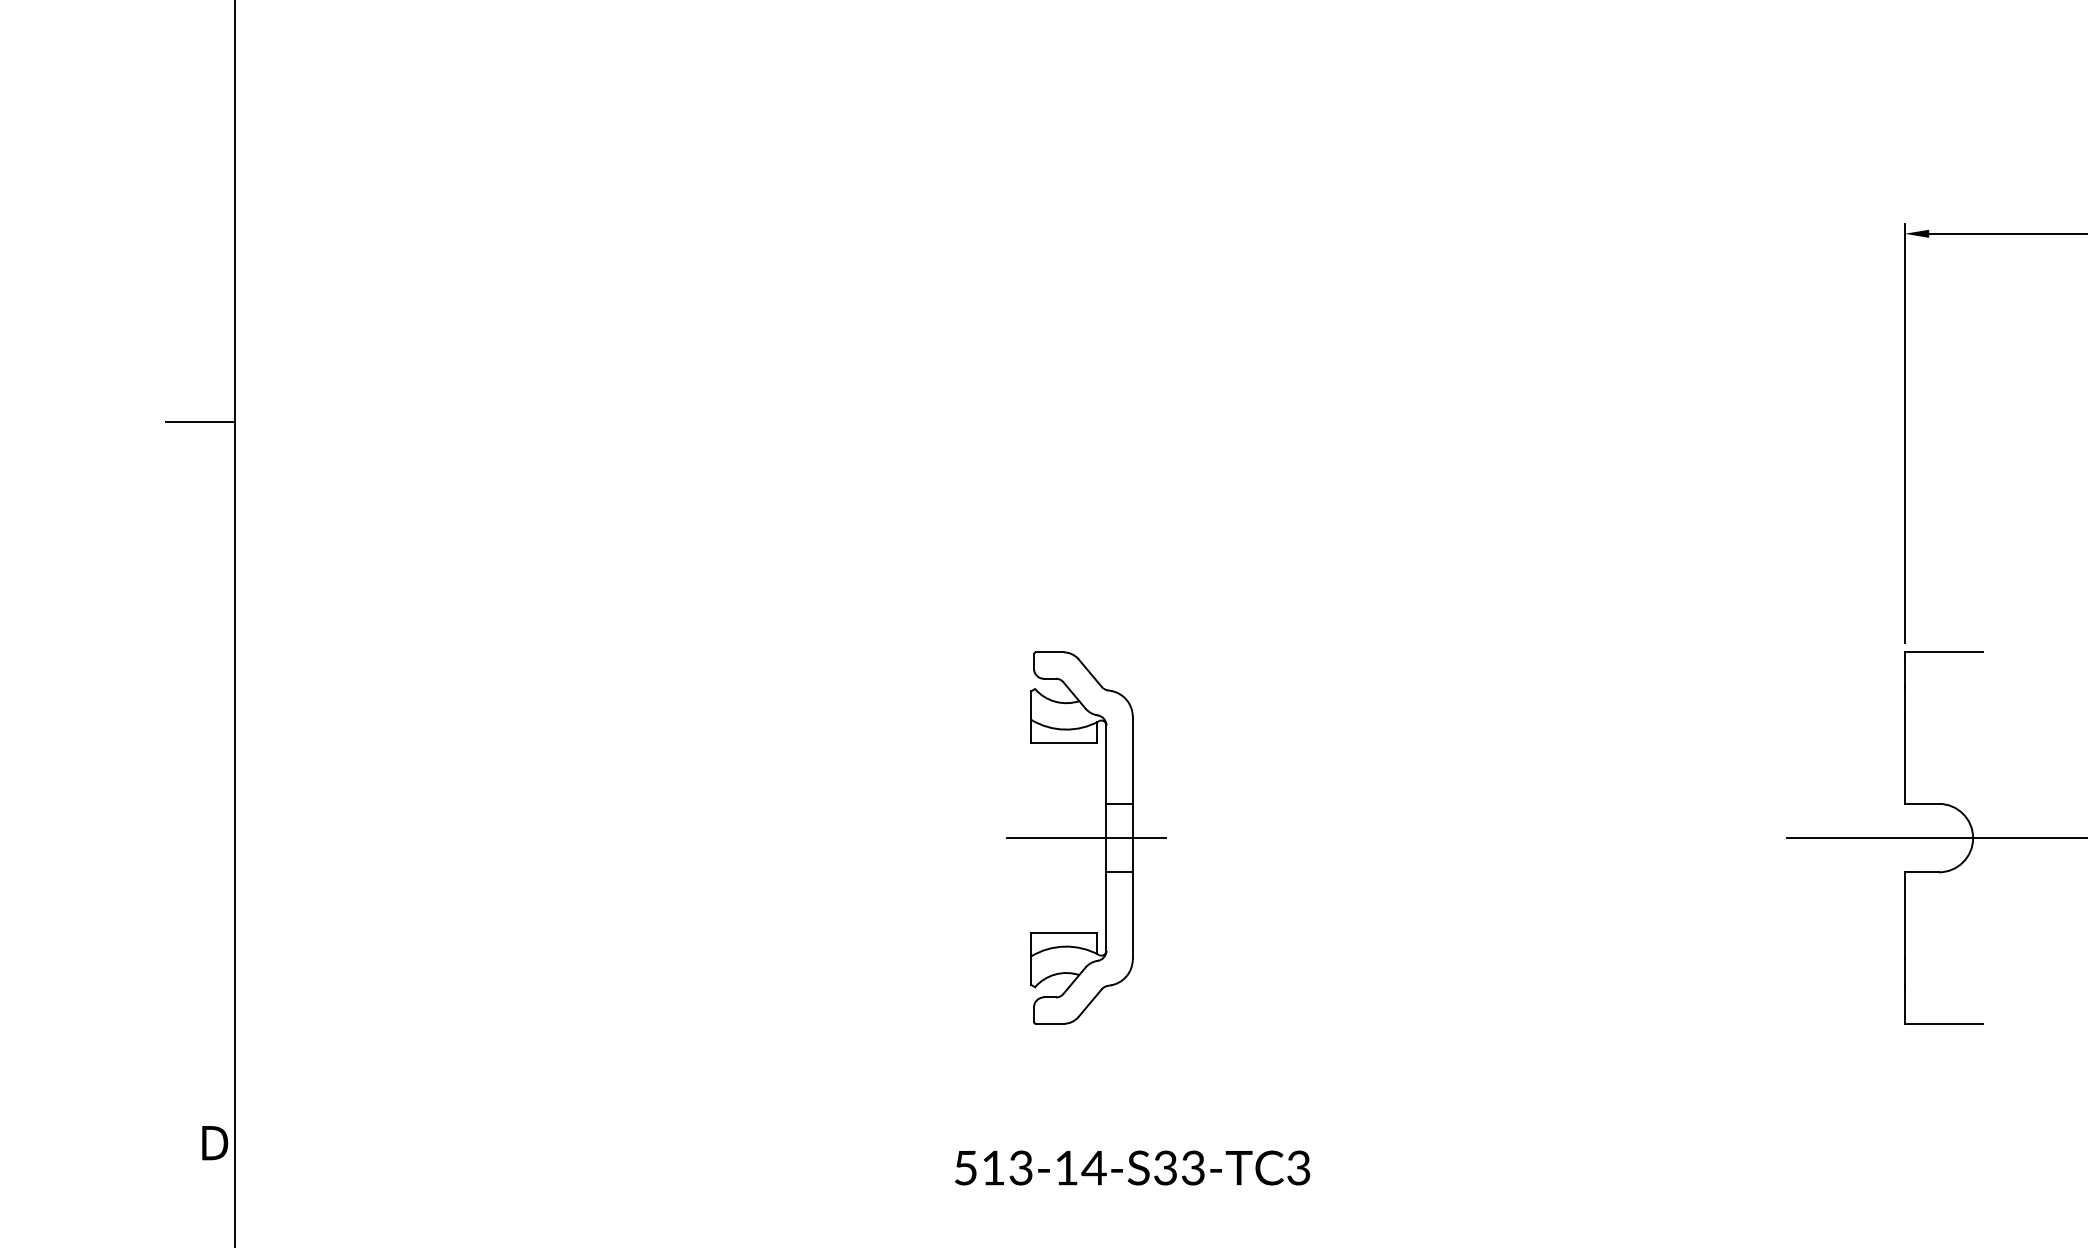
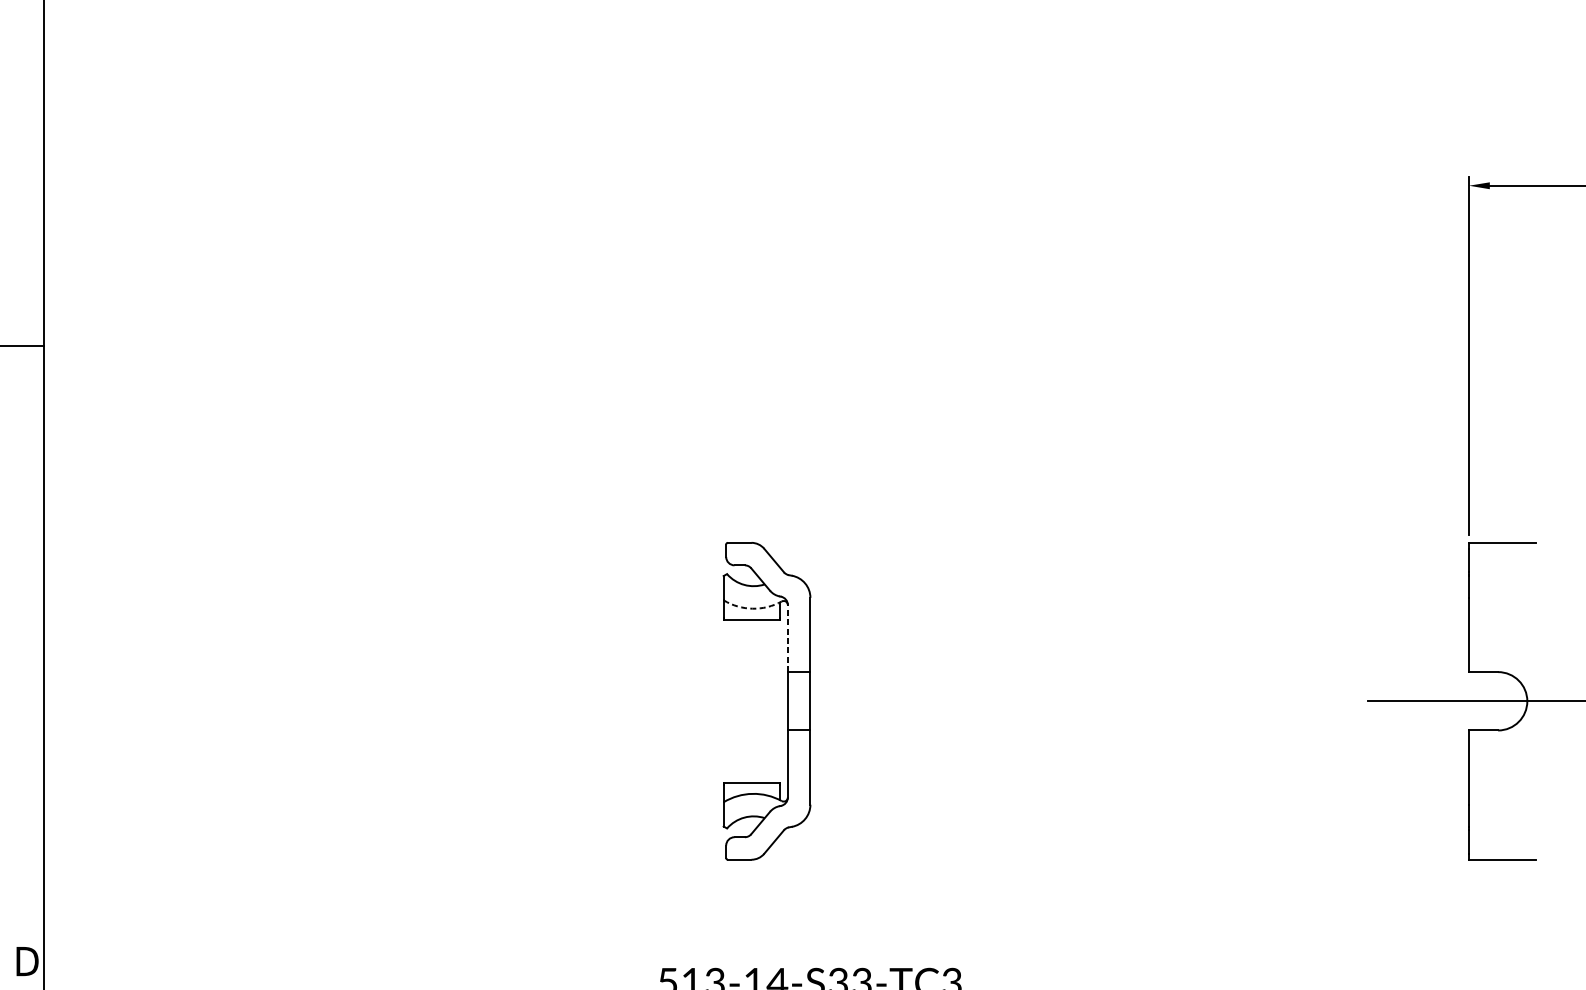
arc: (1064, 729) -> (752, 608), solid -> dashed
line: (1106, 764) -> (787, 638), solid -> dashed
line: (1085, 838) -> (770, 701), removed

